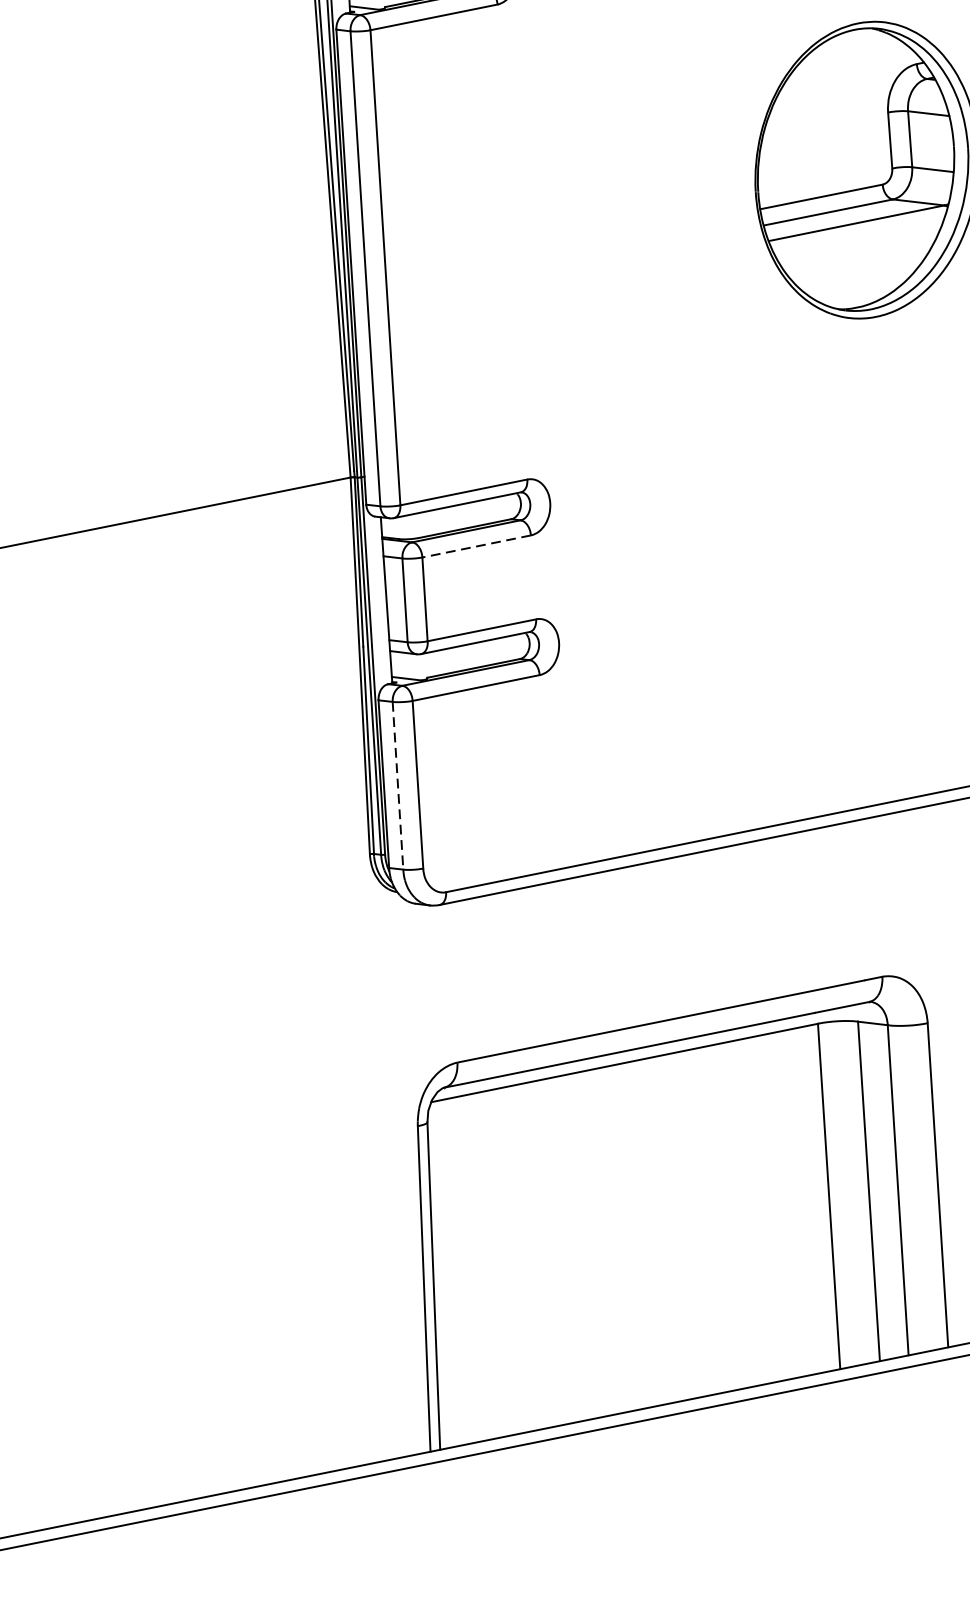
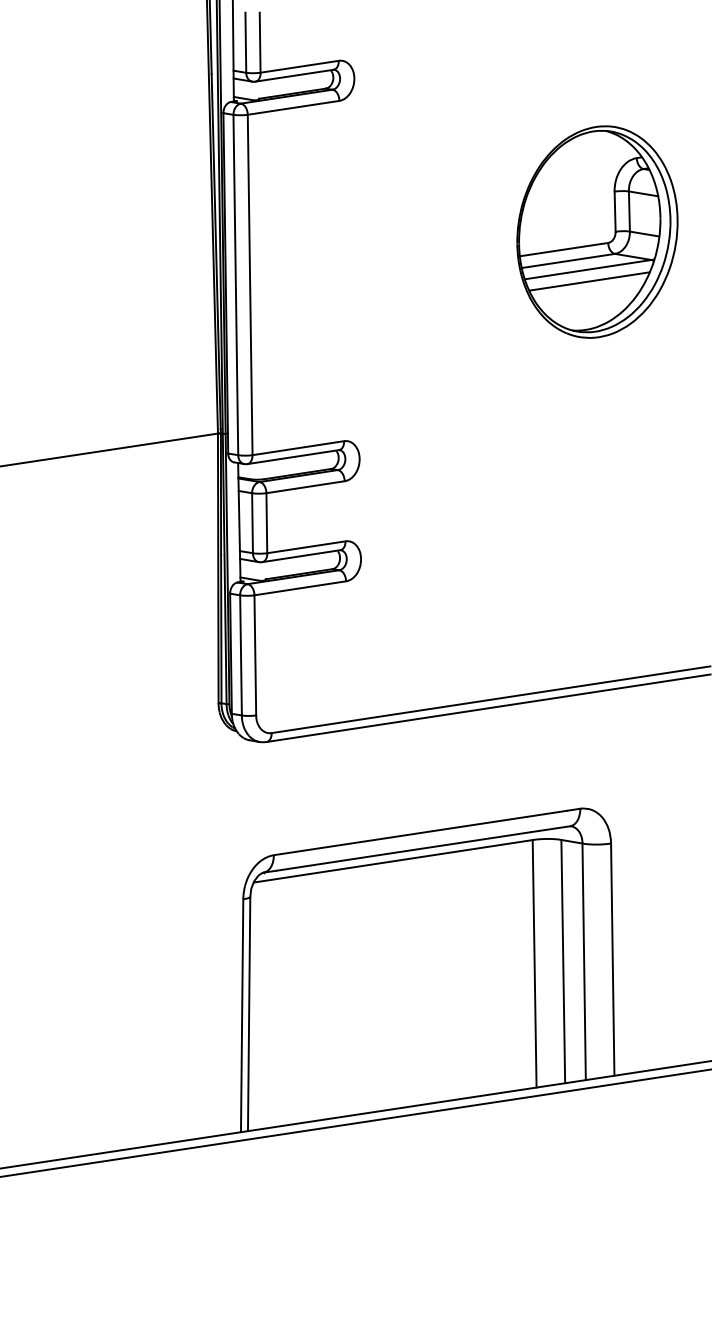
line: (859, 239) -> (589, 281), added
line: (476, 546) -> (305, 487), dashed -> solid
line: (398, 785) -> (241, 655), dashed -> solid

